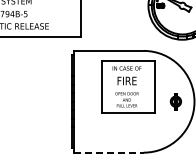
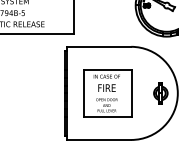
part: (128, 86) -> (108, 93), moved
part: (175, 101) -> (160, 93), size x1.43
line: (108, 152) -> (99, 139), dashed -> solid

